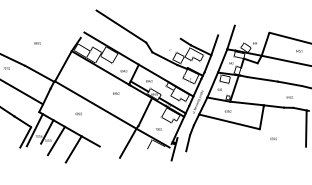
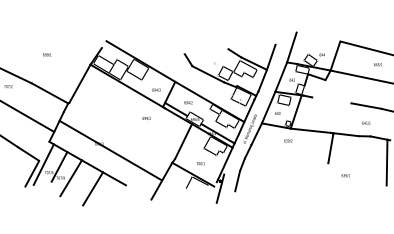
line: (121, 26) -> (153, 33), removed
line: (262, 79) -> (331, 100), removed
line: (95, 104) -> (110, 149), moved
line: (229, 121) -> (289, 153), removed

